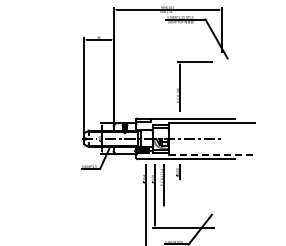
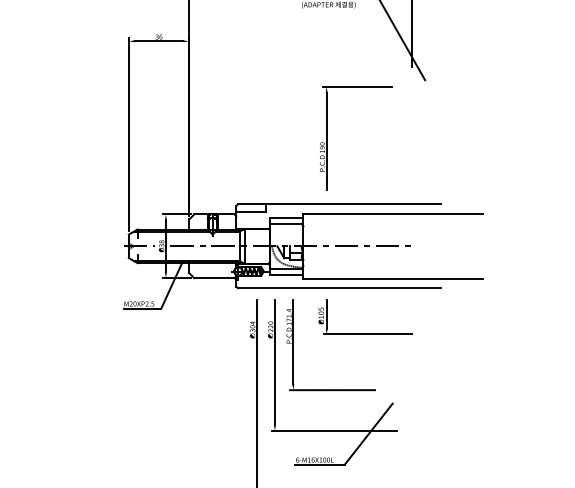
line: (212, 154) -> (393, 278), dashed -> solid
line: (199, 181) -> (366, 334), added
line: (182, 208) -> (331, 390), added

